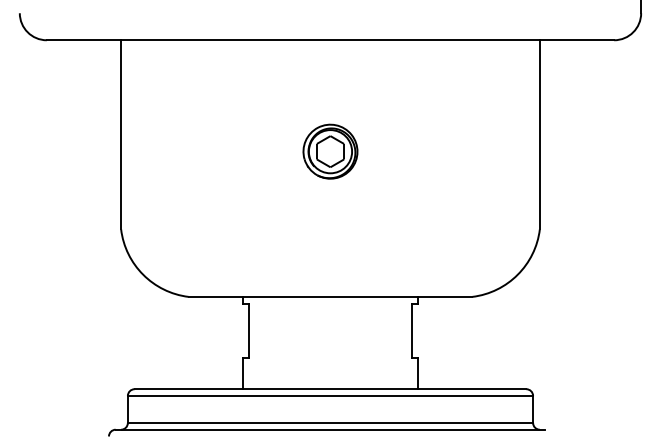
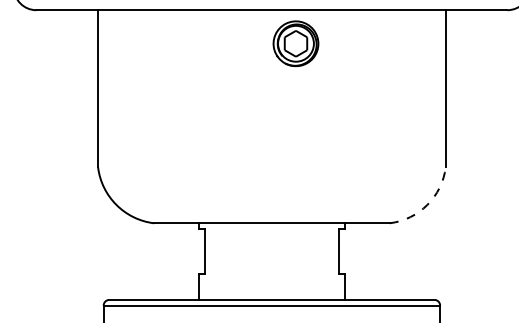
part: (330, 151) -> (295, 43), moved
arc: (517, 274) -> (427, 204), solid -> dashed

